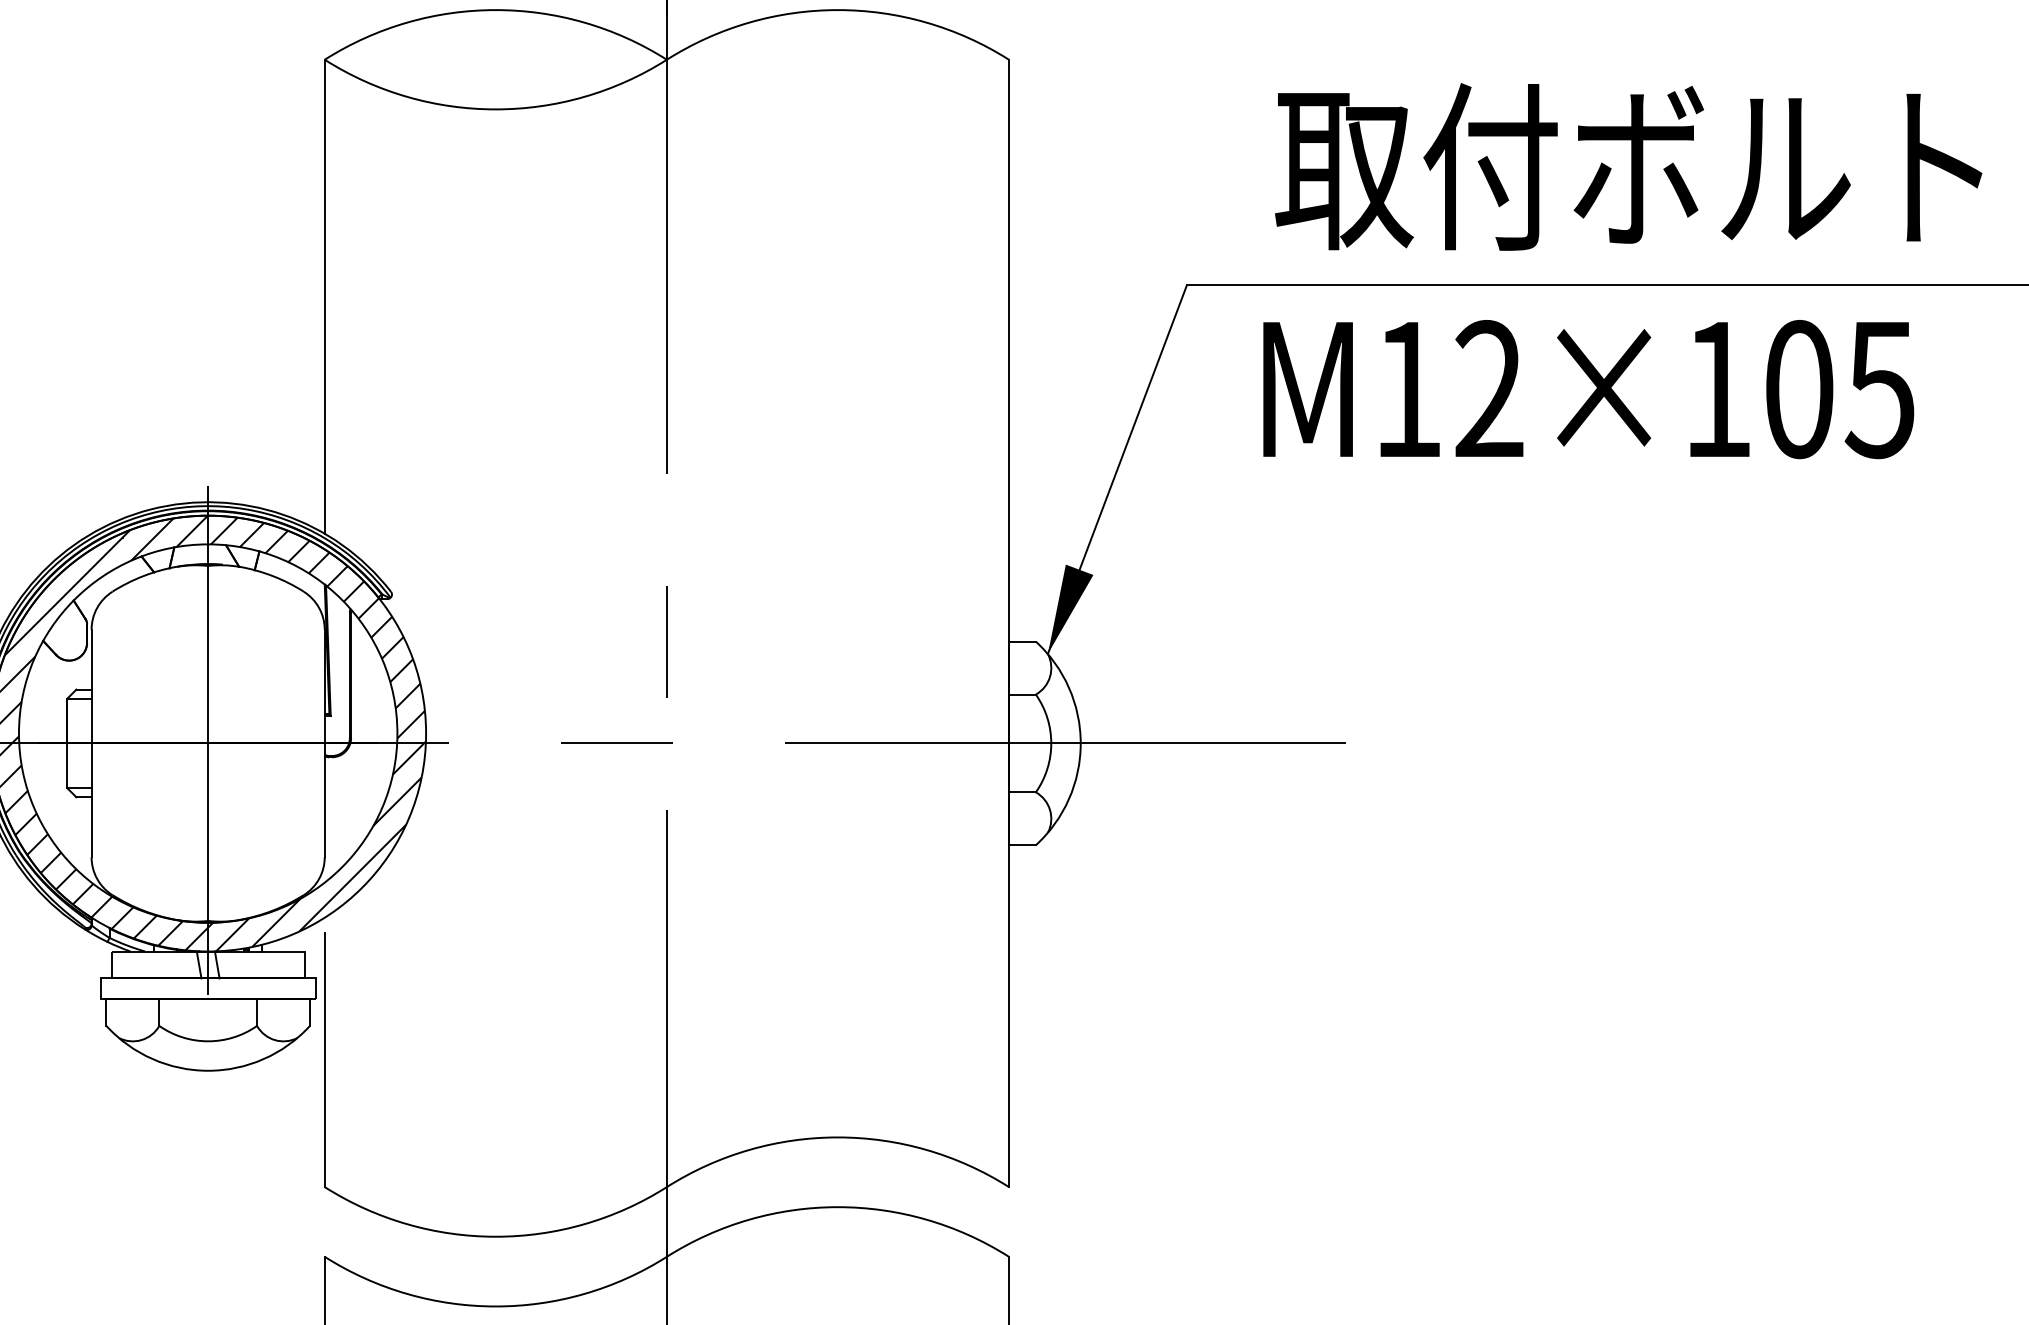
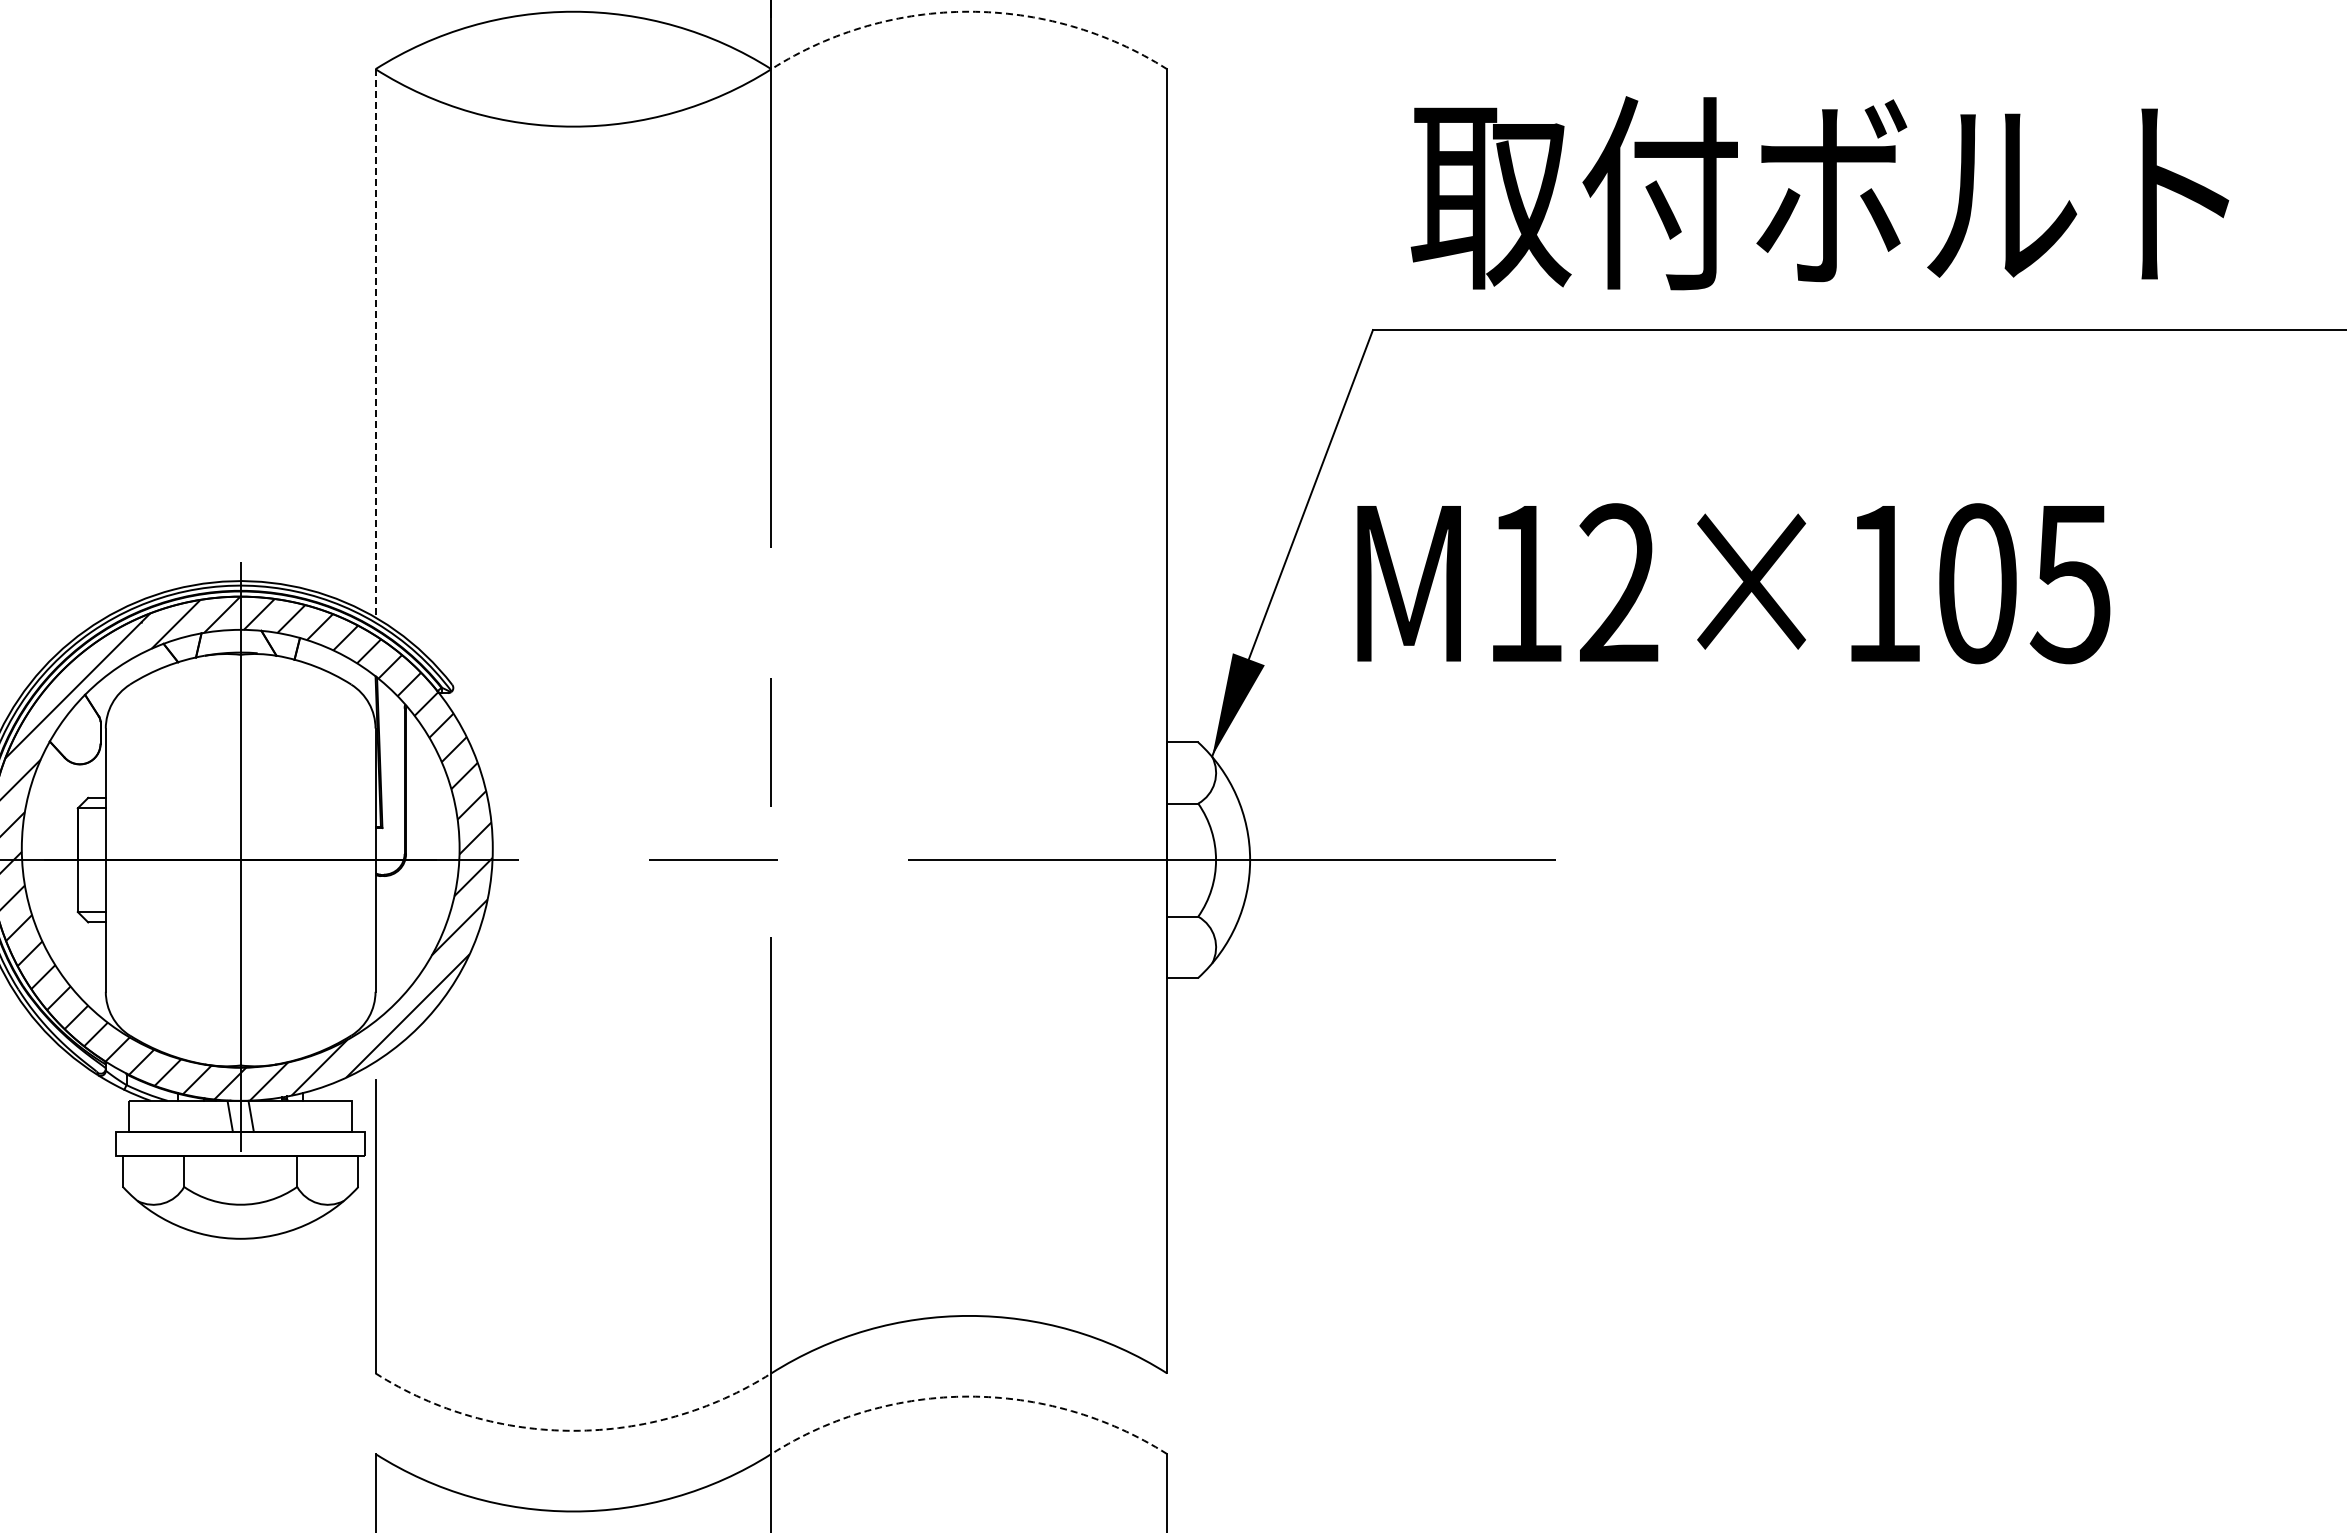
arc: (838, 9) -> (969, 11), solid -> dashed
text: (1628, 167) -> (1819, 193), moved
line: (324, 296) -> (375, 343), solid -> dashed
text: (1588, 389) -> (1733, 583), moved
arc: (838, 1207) -> (969, 1396), solid -> dashed
arc: (495, 1236) -> (573, 1430), solid -> dashed

